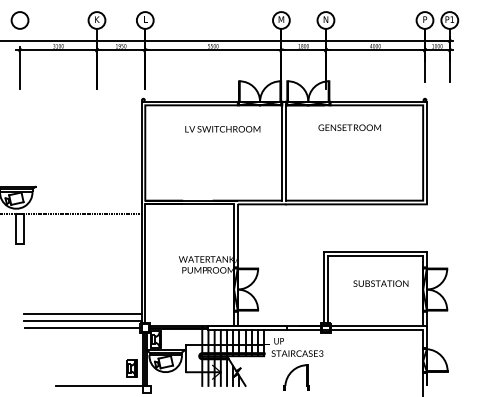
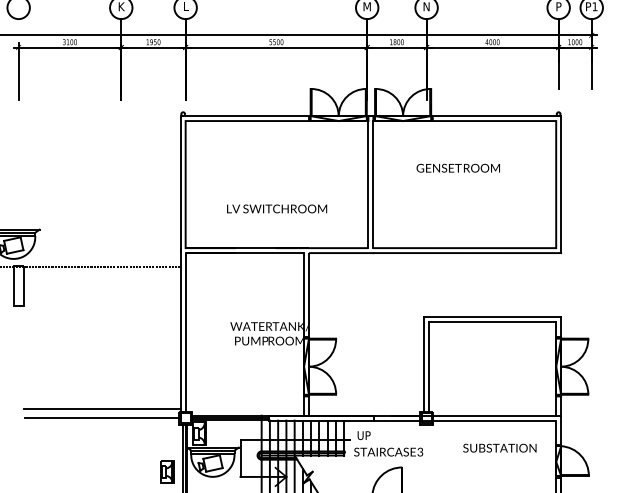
text: (349, 127) -> (457, 167), moved
text: (222, 129) -> (276, 209), moved
text: (380, 283) -> (499, 447), moved
line: (82, 313) -> (101, 398), removed

